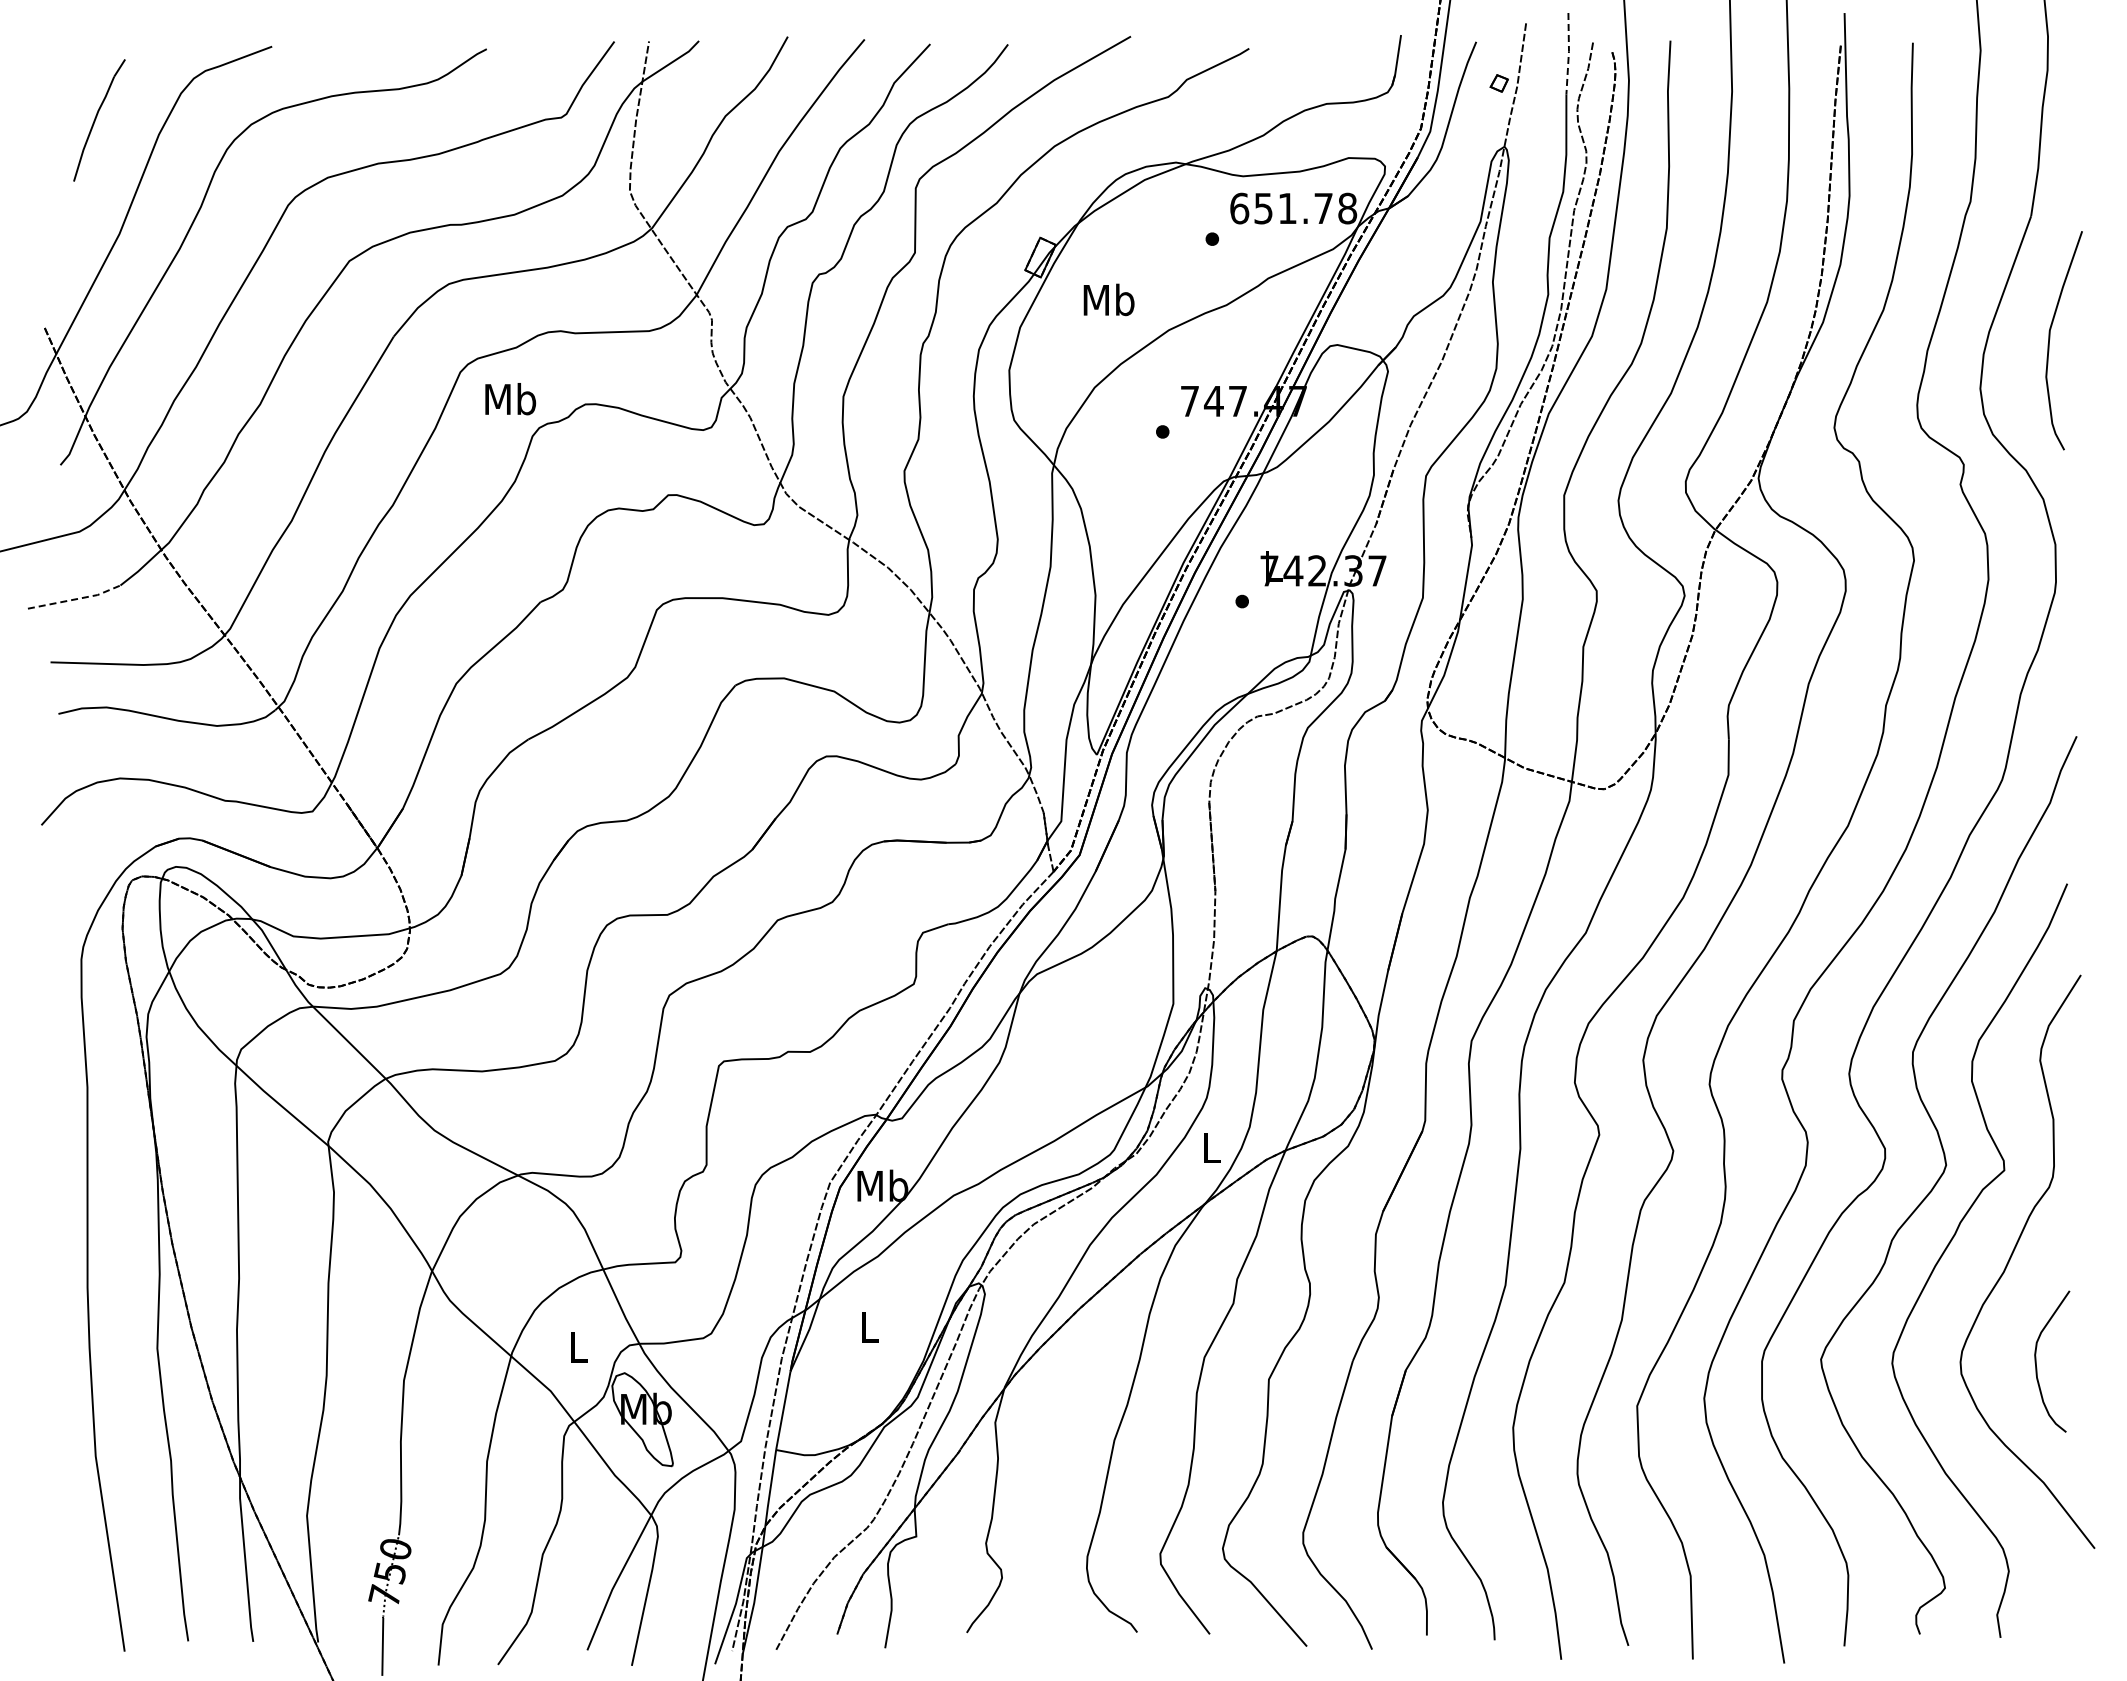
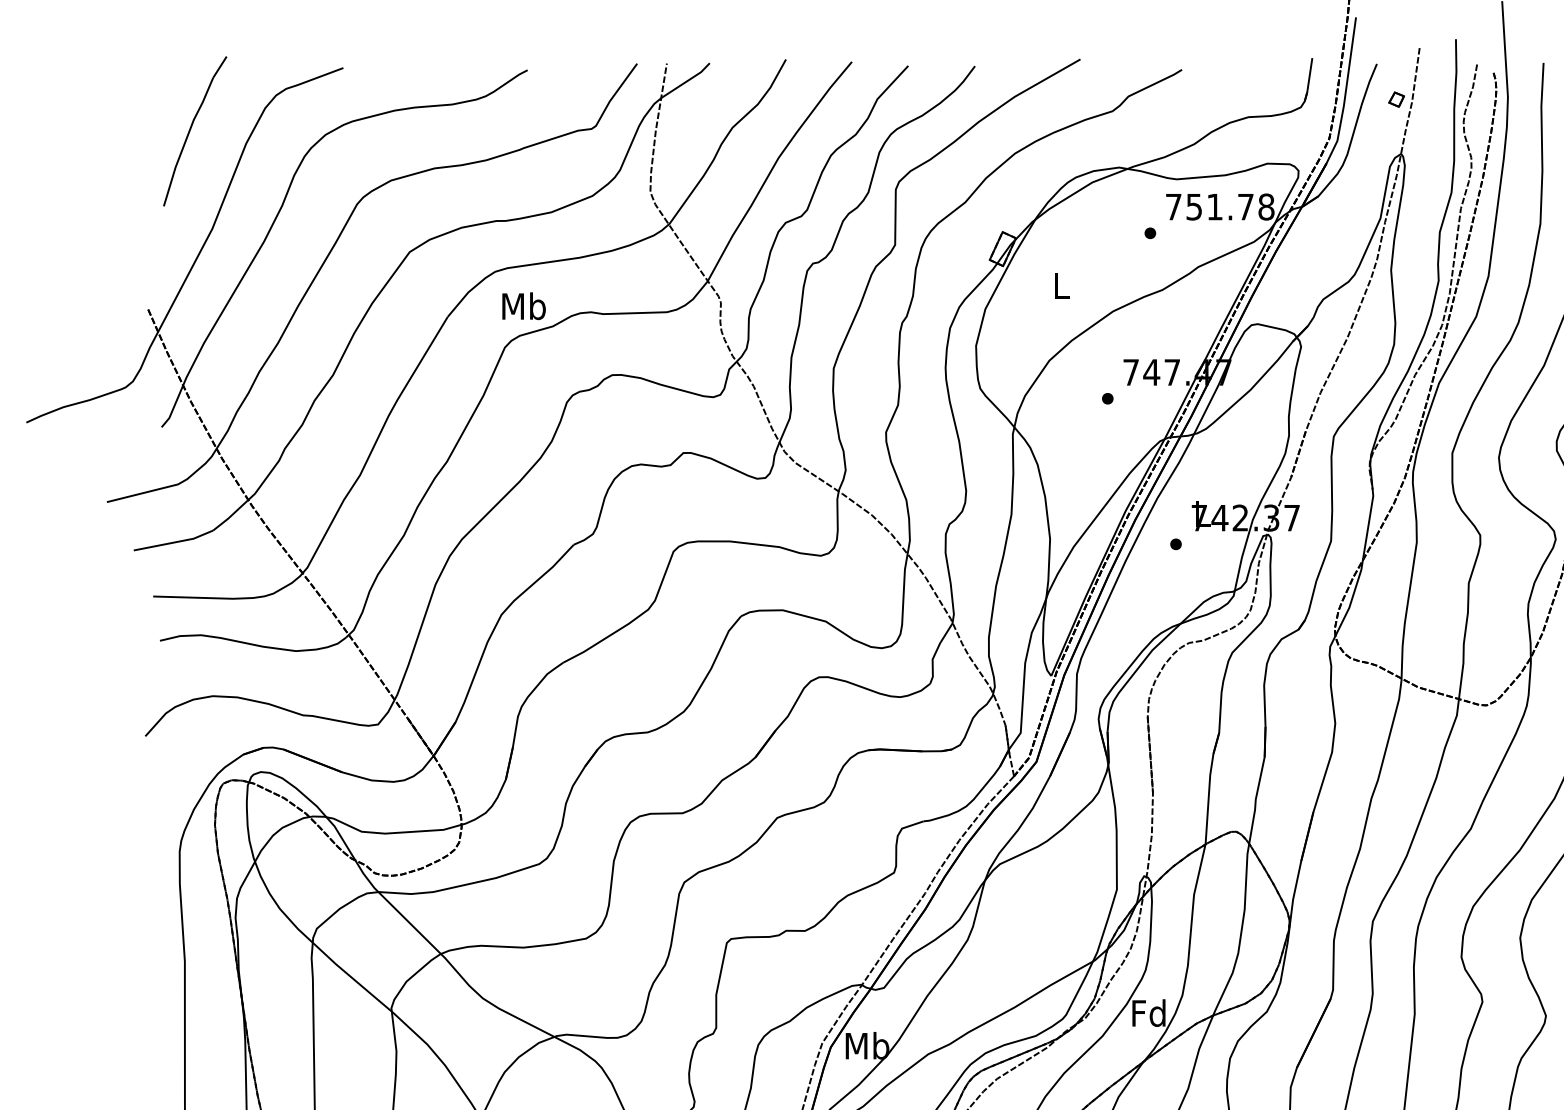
line: (1568, 53) -> (1456, 73), dashed -> solid
part: (99, 120) -> (195, 131), size x1.43
text: (1239, 208) -> (1173, 206), 651.78 -> 751.78
text: (1108, 299) -> (1061, 285), Mb -> L
text: (510, 399) -> (523, 306), moved
line: (75, 599) -> (174, 542), dashed -> solid
text: (1210, 1147) -> (1148, 1012), L -> Fd

